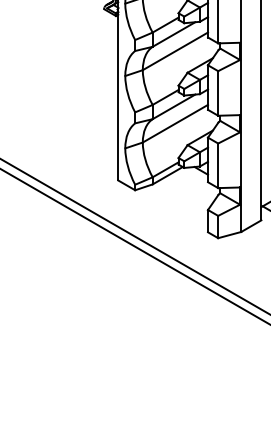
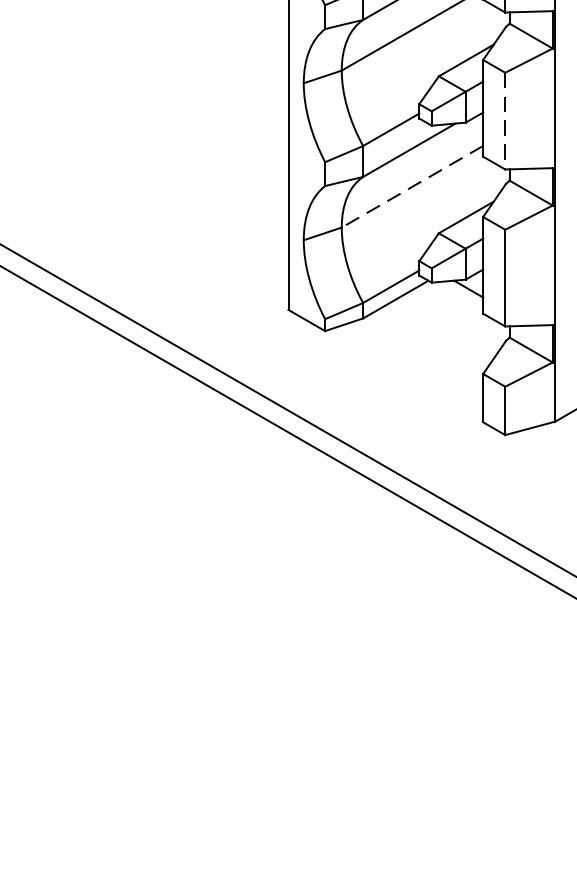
line: (218, 93) -> (505, 121), solid -> dashed
line: (175, 123) -> (412, 186), solid -> dashed

